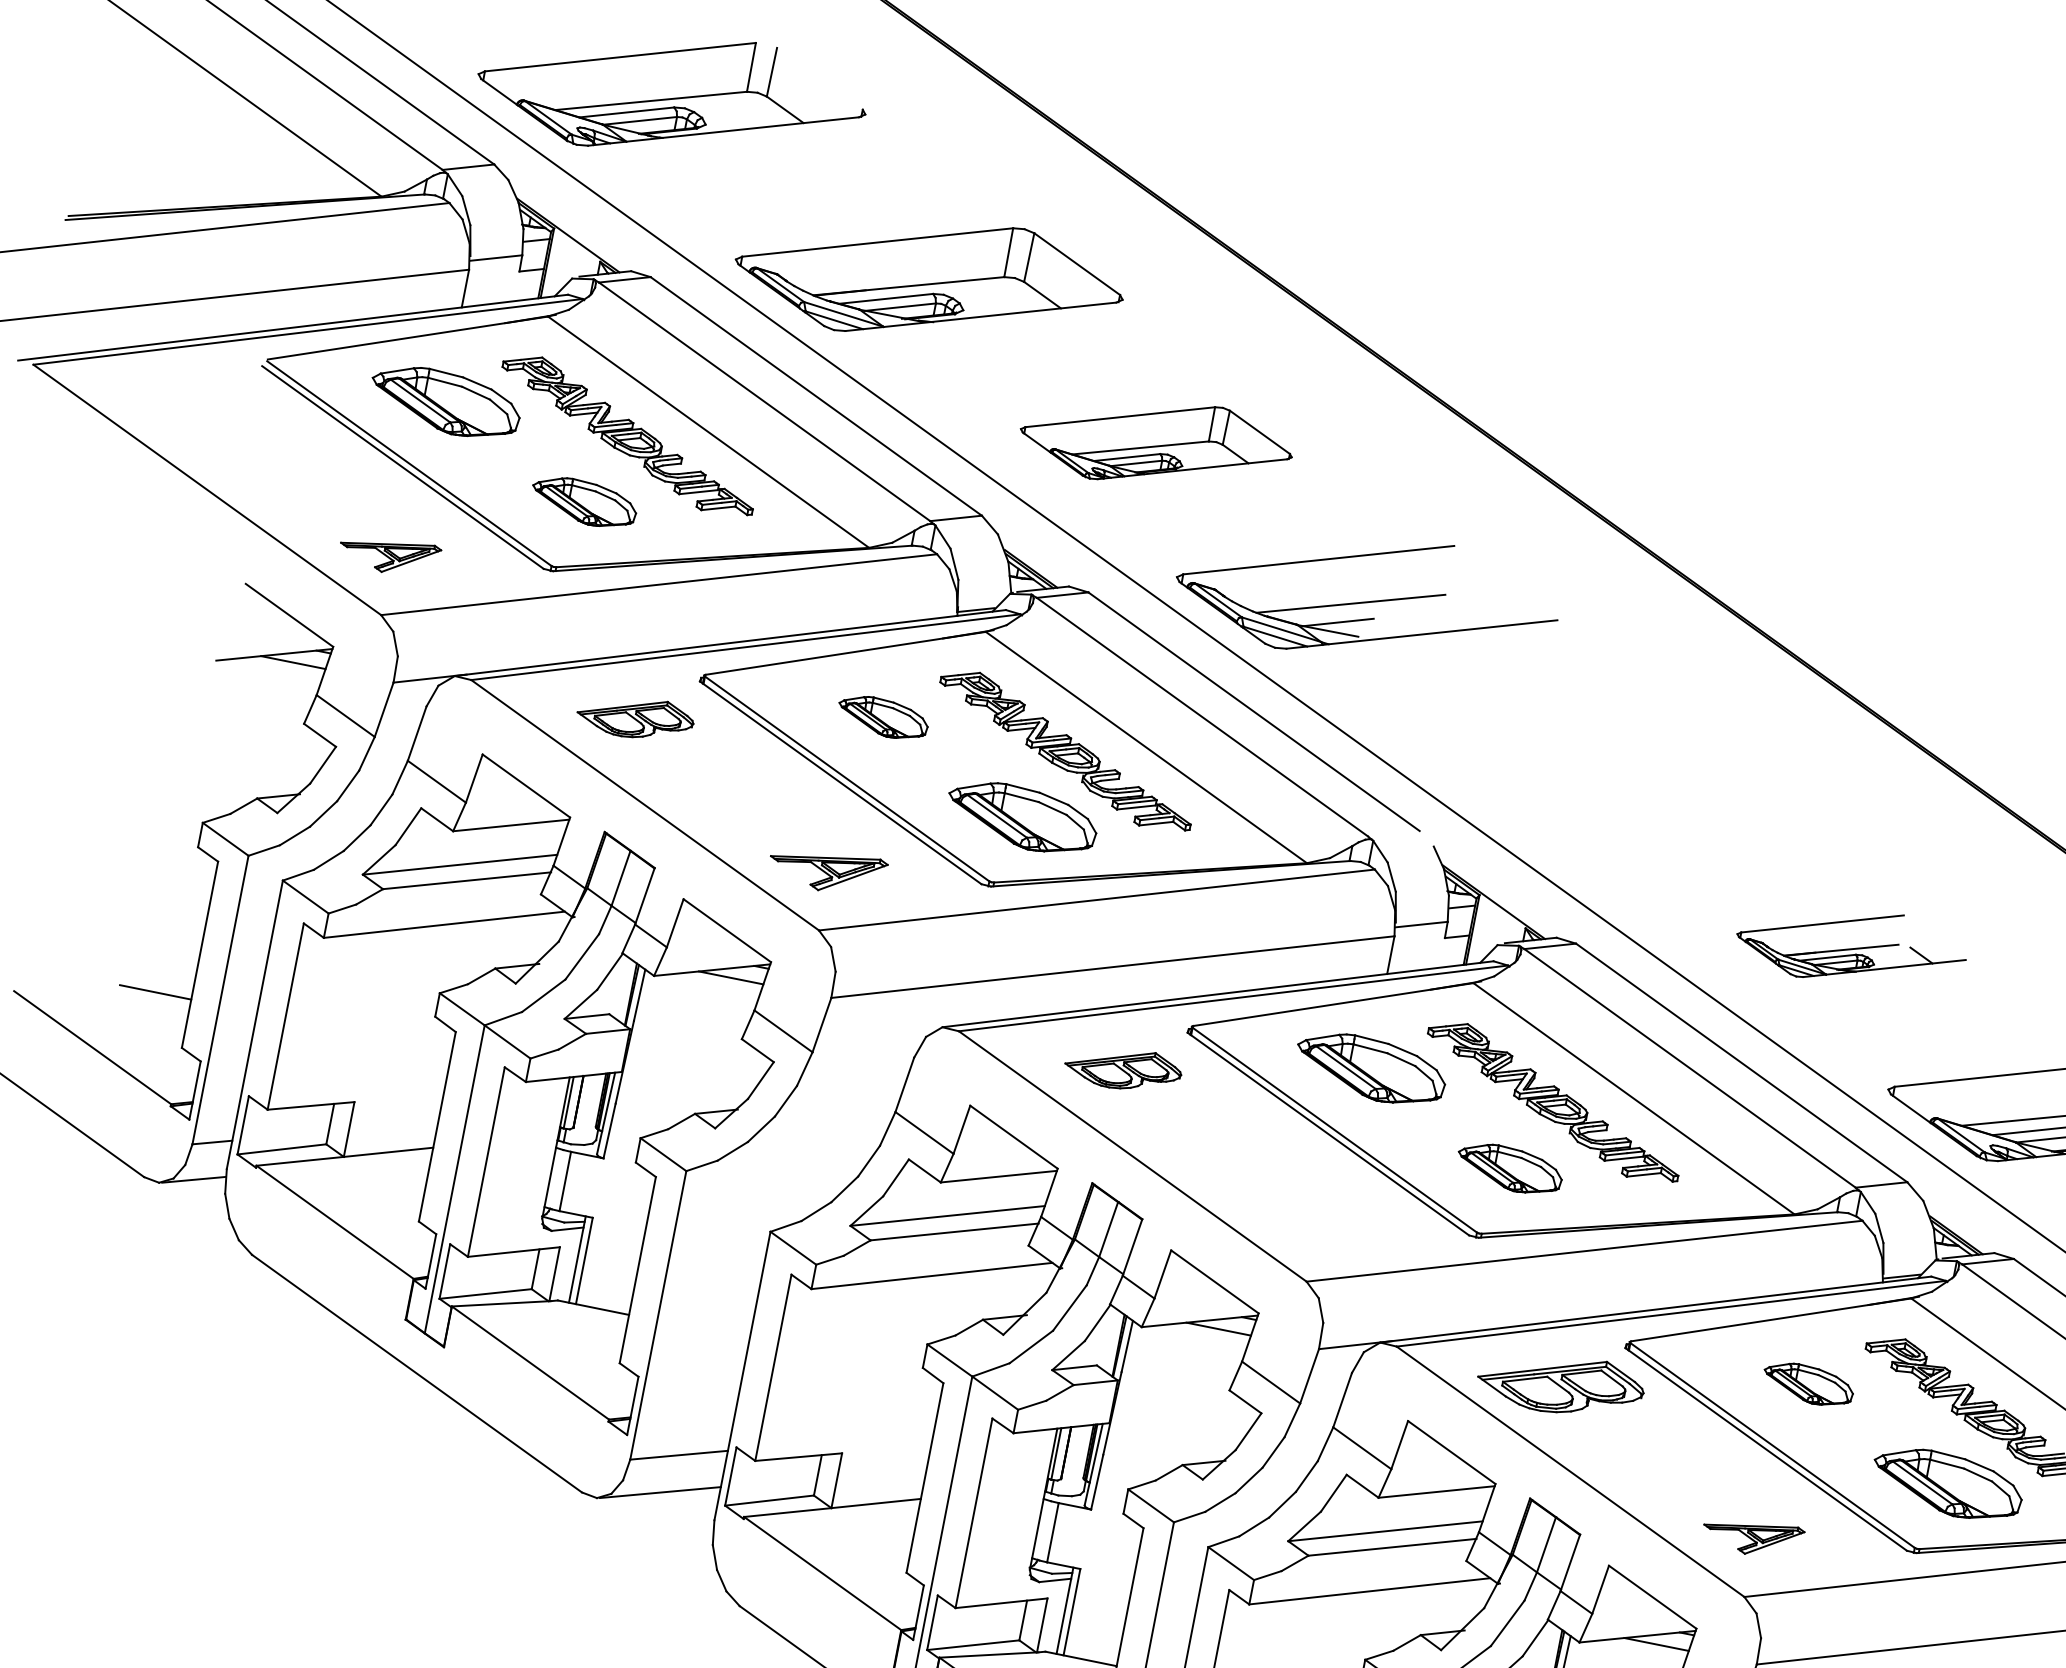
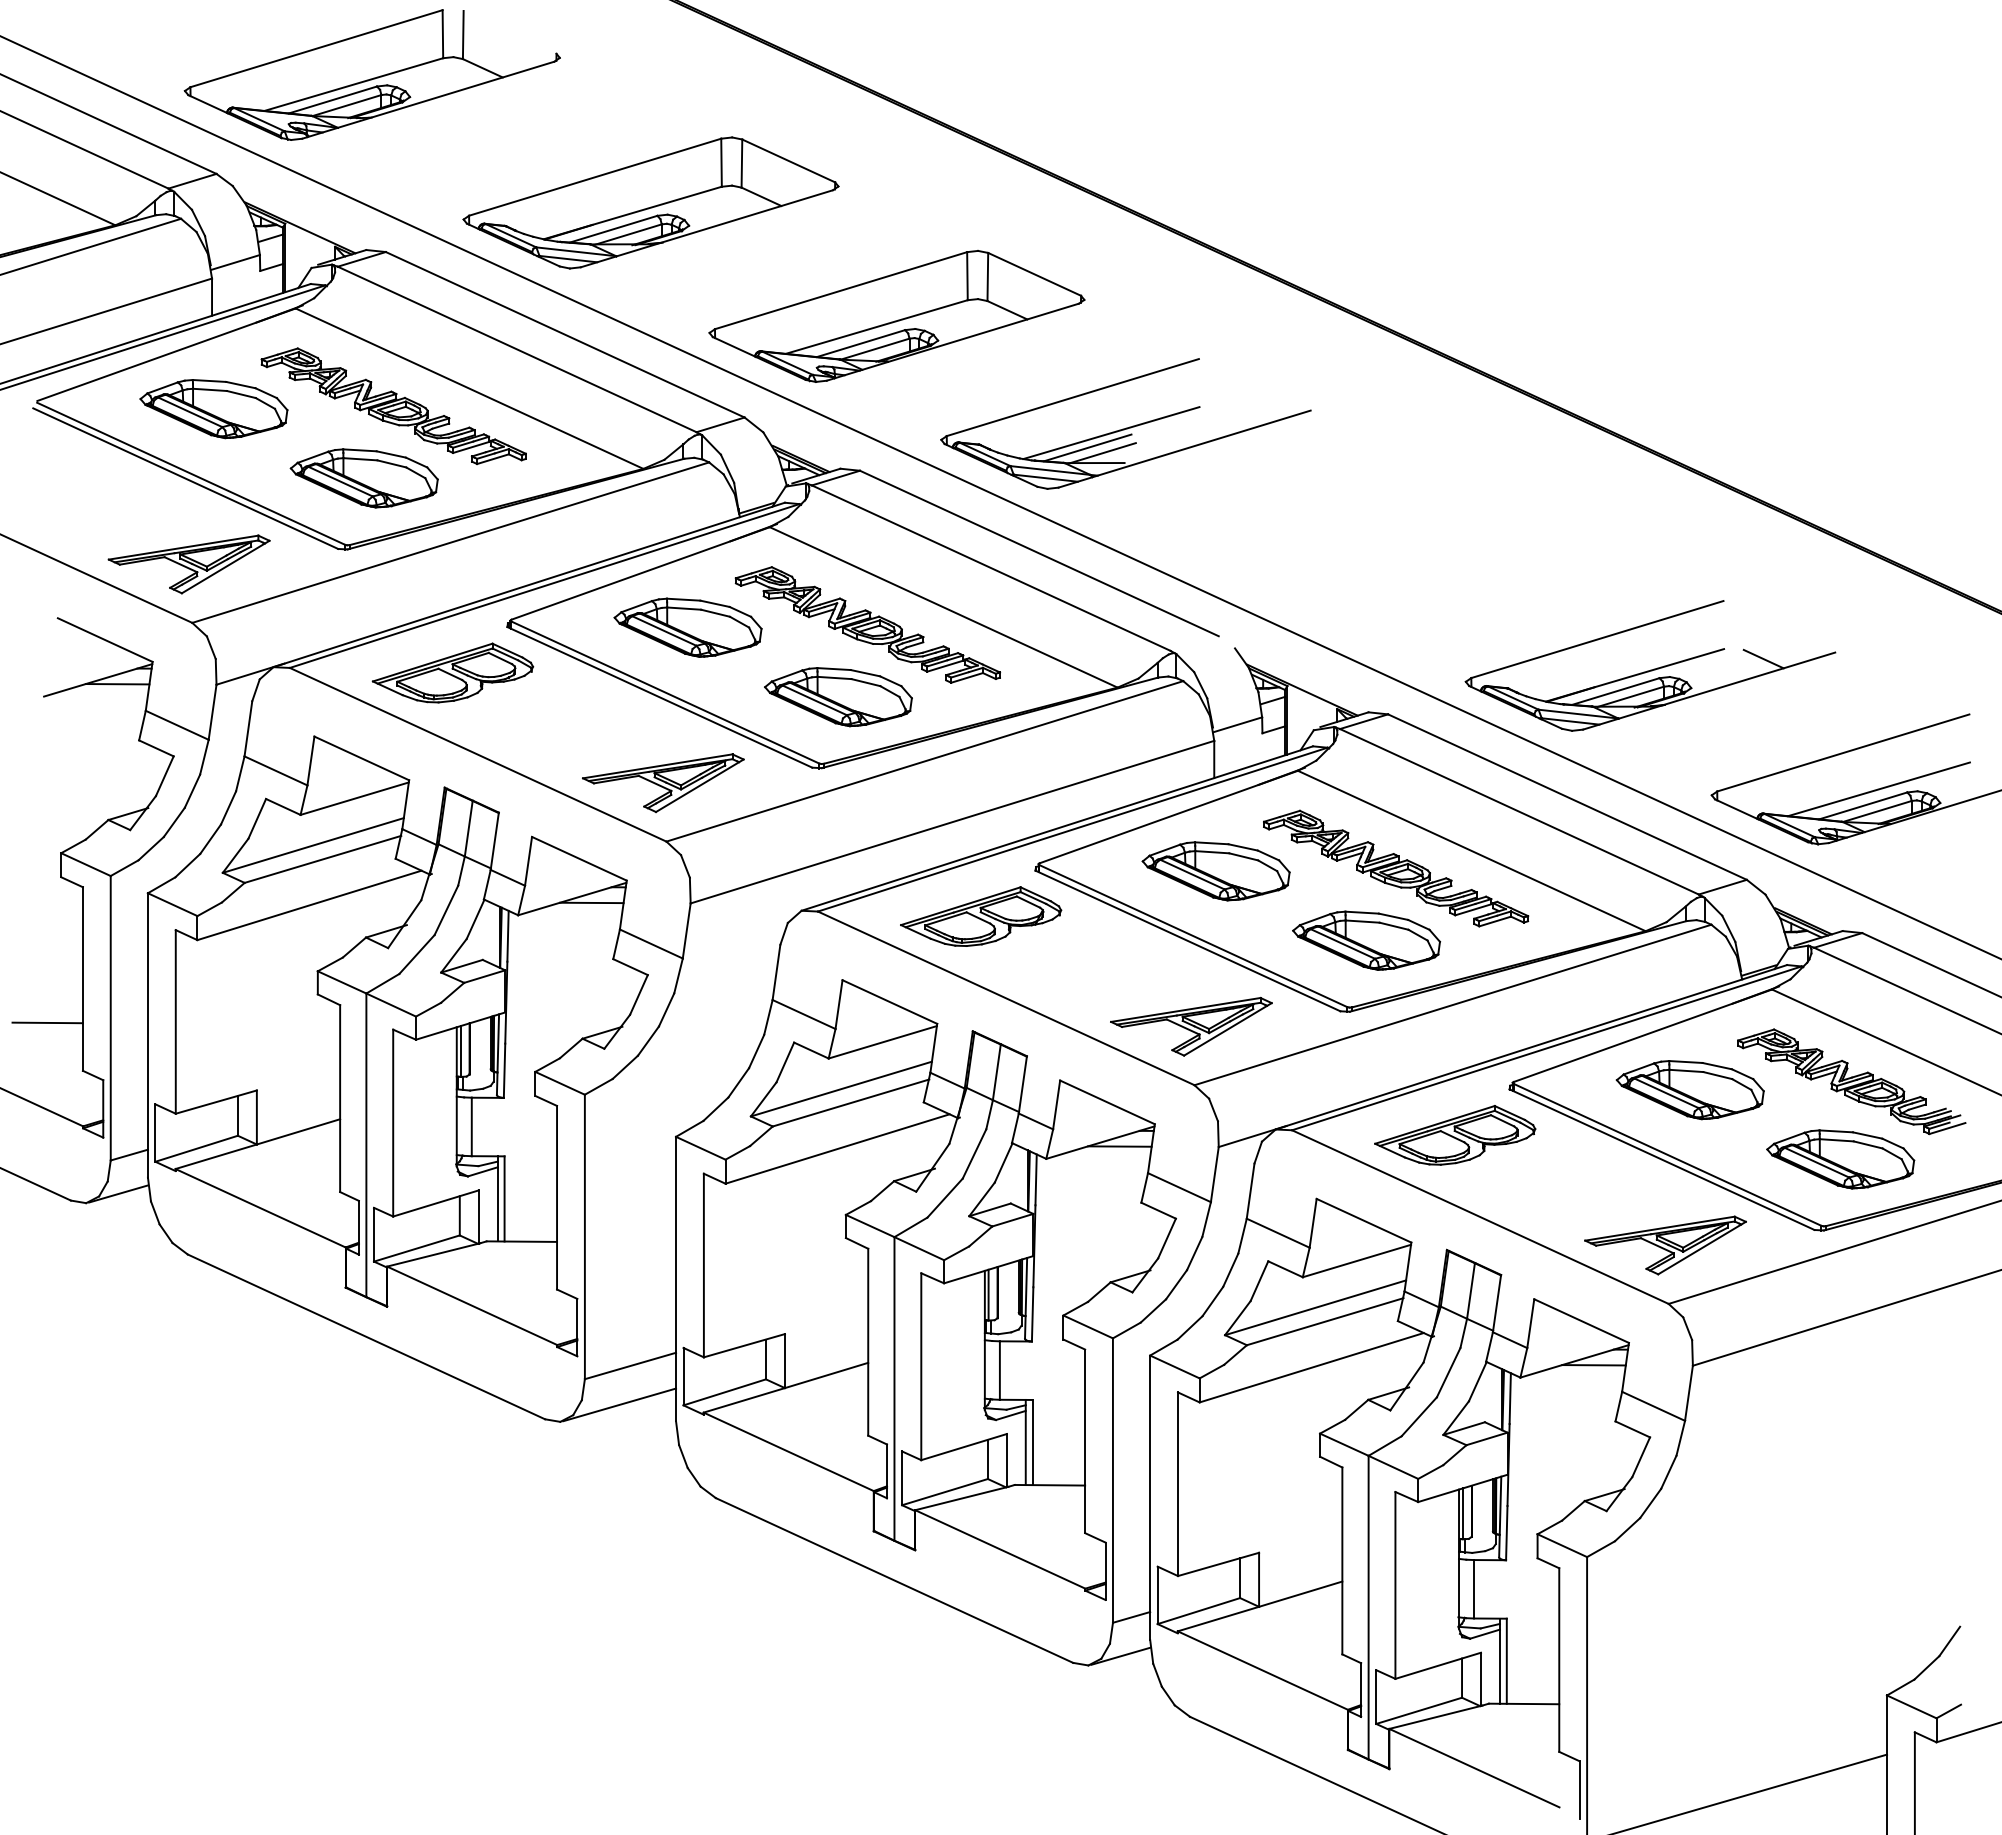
part: (1155, 443) -> (896, 316), size x1.43
part: (583, 502) -> (363, 478), size x1.43
part: (388, 555) -> (188, 564), size x1.67
line: (1323, 613) -> (1087, 447), added
part: (635, 716) -> (452, 672), size x1.43
part: (882, 717) -> (687, 627), size x1.67
part: (827, 870) -> (663, 783), size x1.43
part: (1851, 945) -> (1650, 665), size x1.67
part: (1123, 1068) -> (981, 916), size x1.43
part: (1509, 1168) -> (1366, 940), size x1.43
part: (1315, 1221) -> (1191, 1026), added
part: (1807, 1384) -> (1689, 1090), size x1.67
part: (1752, 1537) -> (1665, 1245), size x1.67

